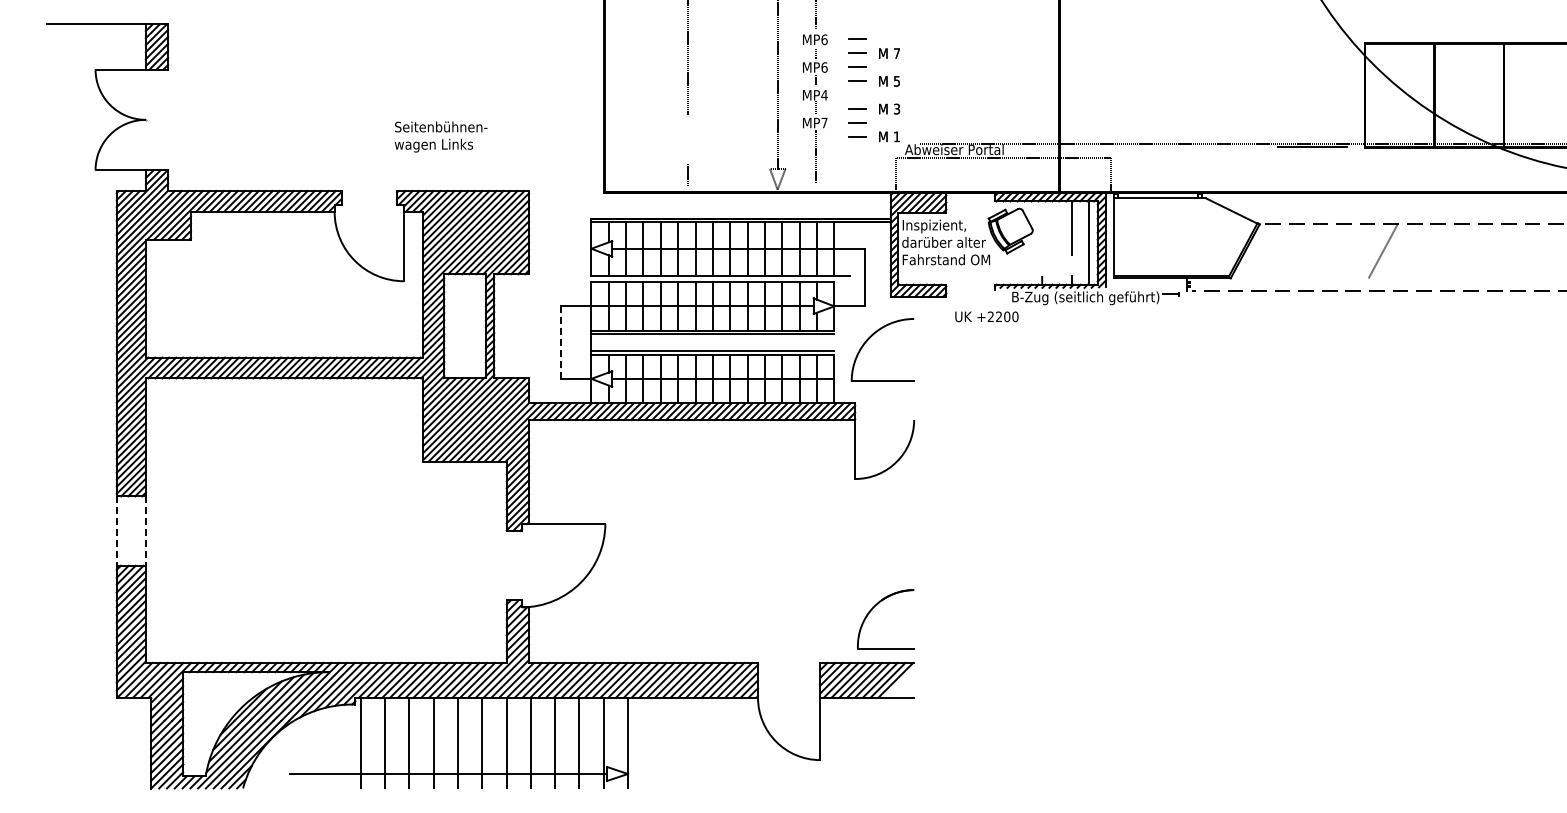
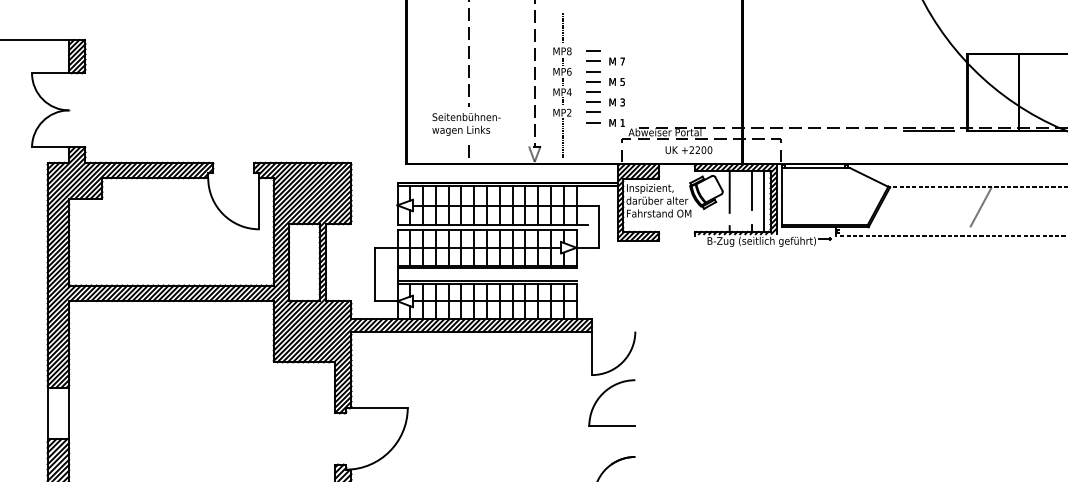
text: (824, 39) -> (569, 51), MP6 -> MP8
line: (857, 94) -> (593, 91), added
text: (824, 122) -> (569, 112), MP7 -> MP2
text: (440, 136) -> (466, 124), moved
line: (1042, 229) -> (729, 191), added
text: (986, 316) -> (688, 149), moved
part: (871, 337) -> (603, 393), moved
line: (561, 342) -> (375, 274), dashed -> solid
line: (116, 531) -> (47, 413), dashed -> solid
line: (145, 531) -> (68, 413), dashed -> solid

